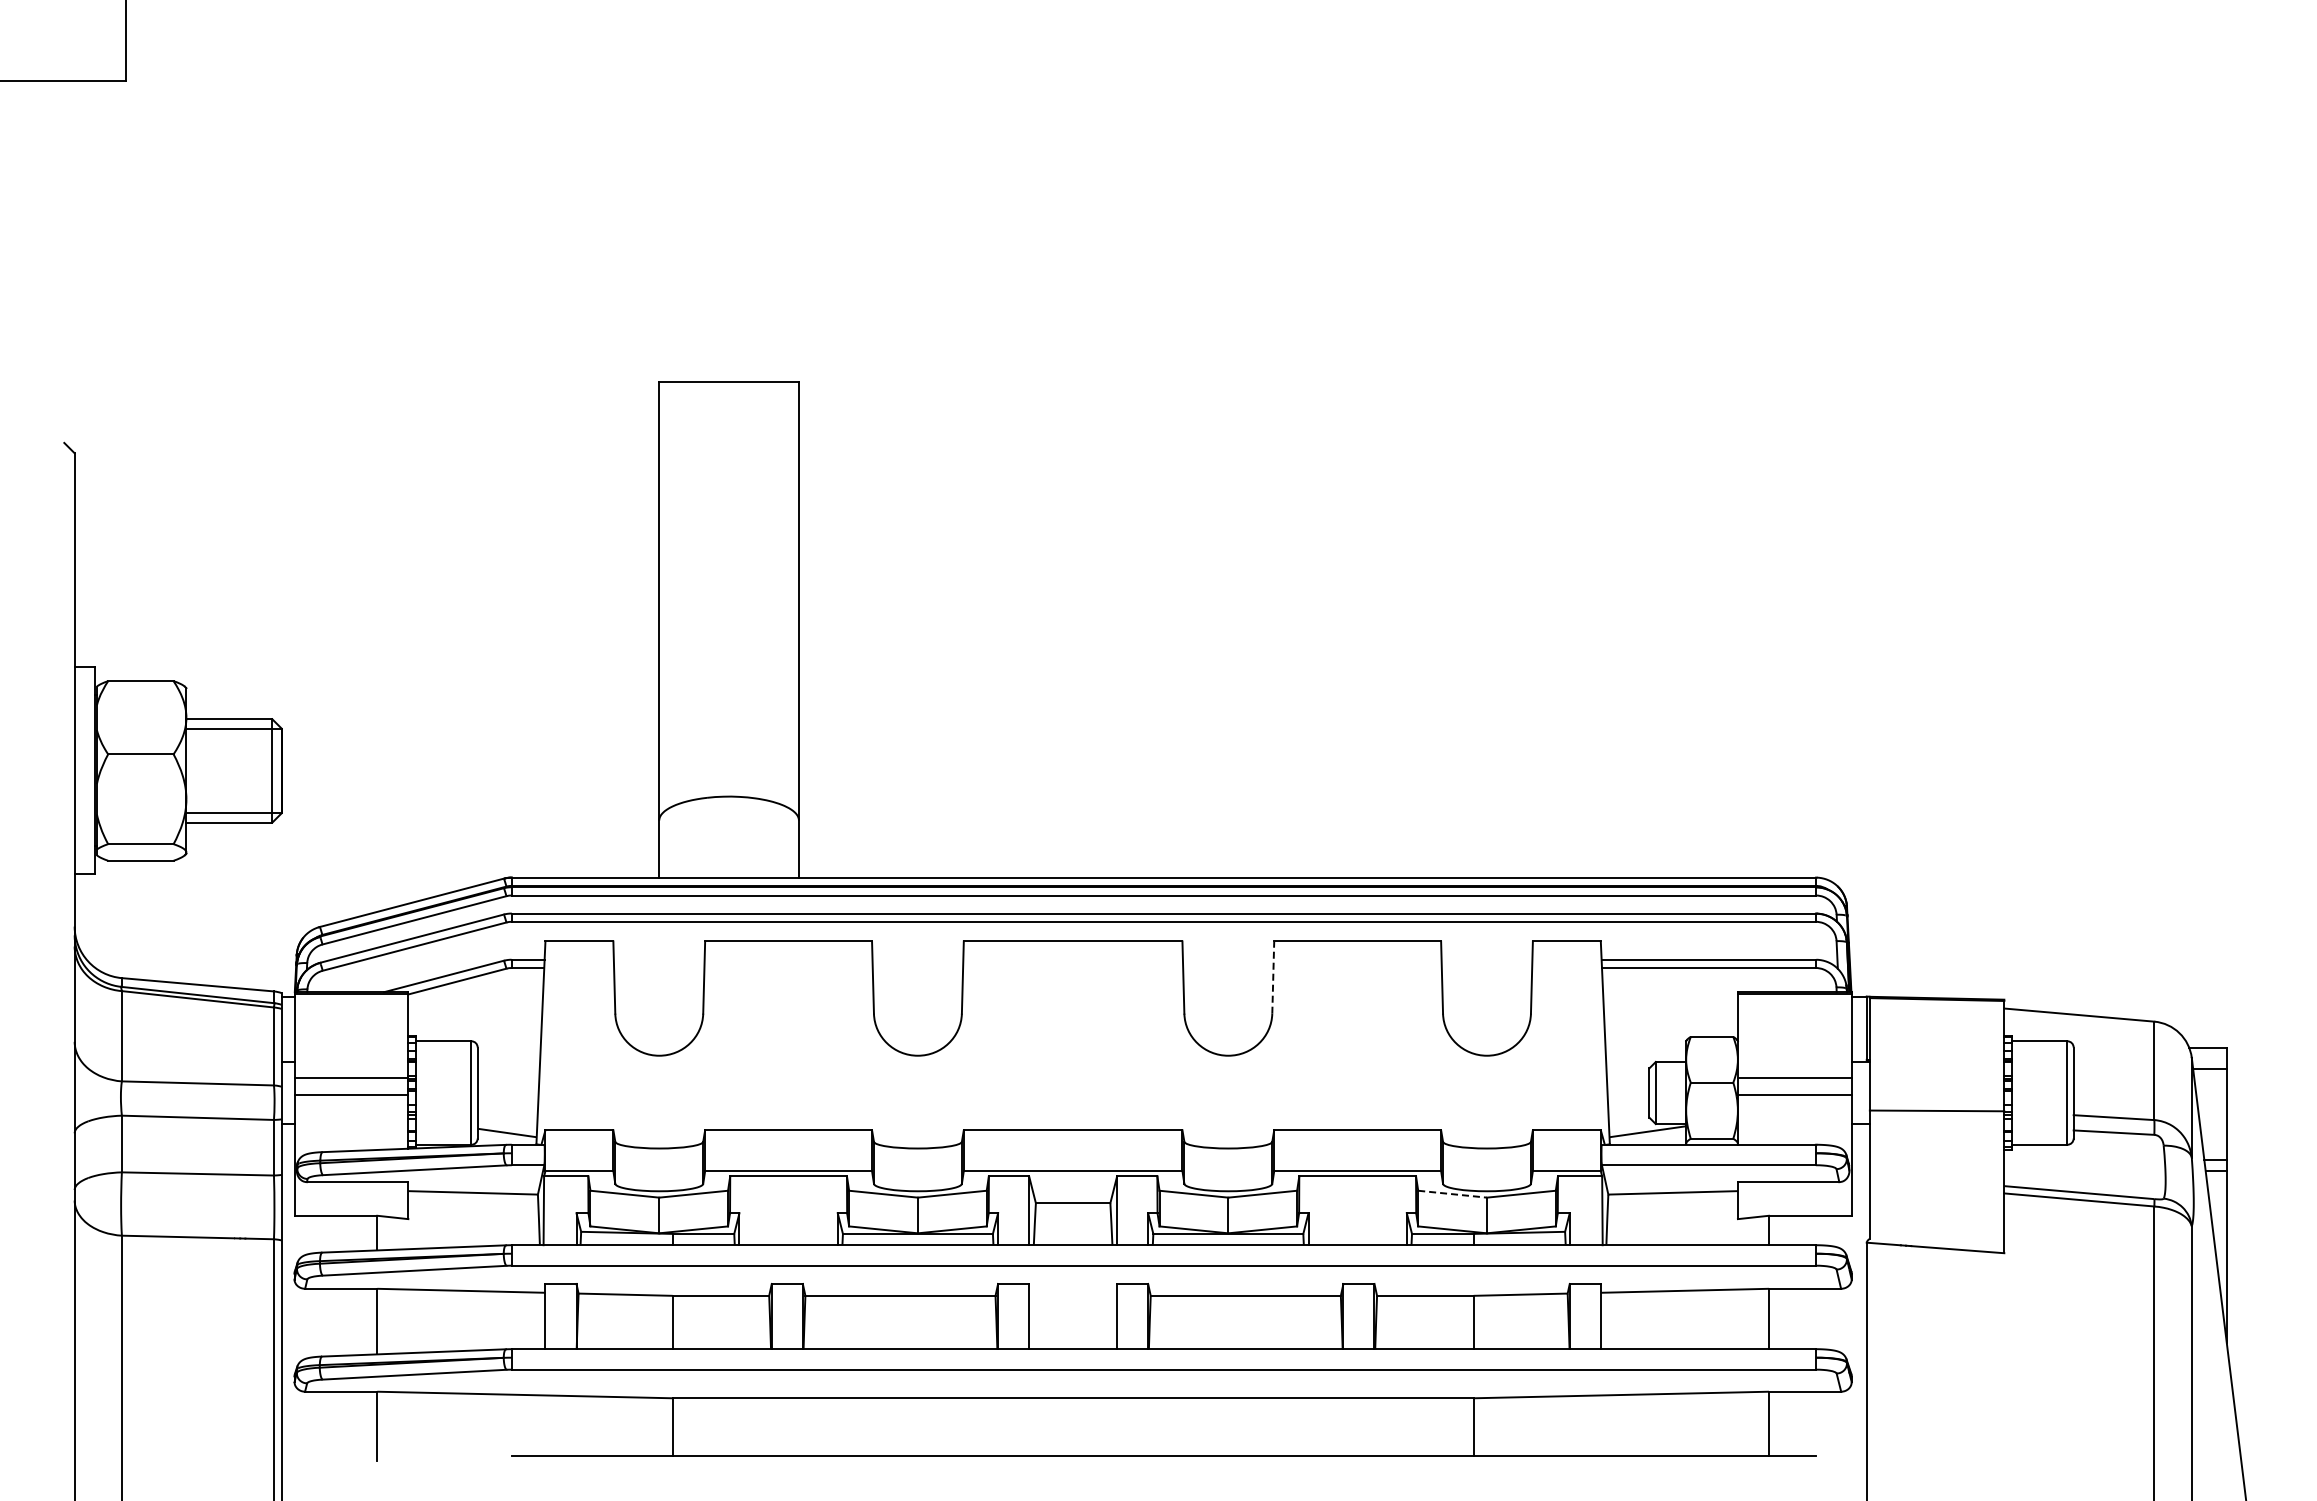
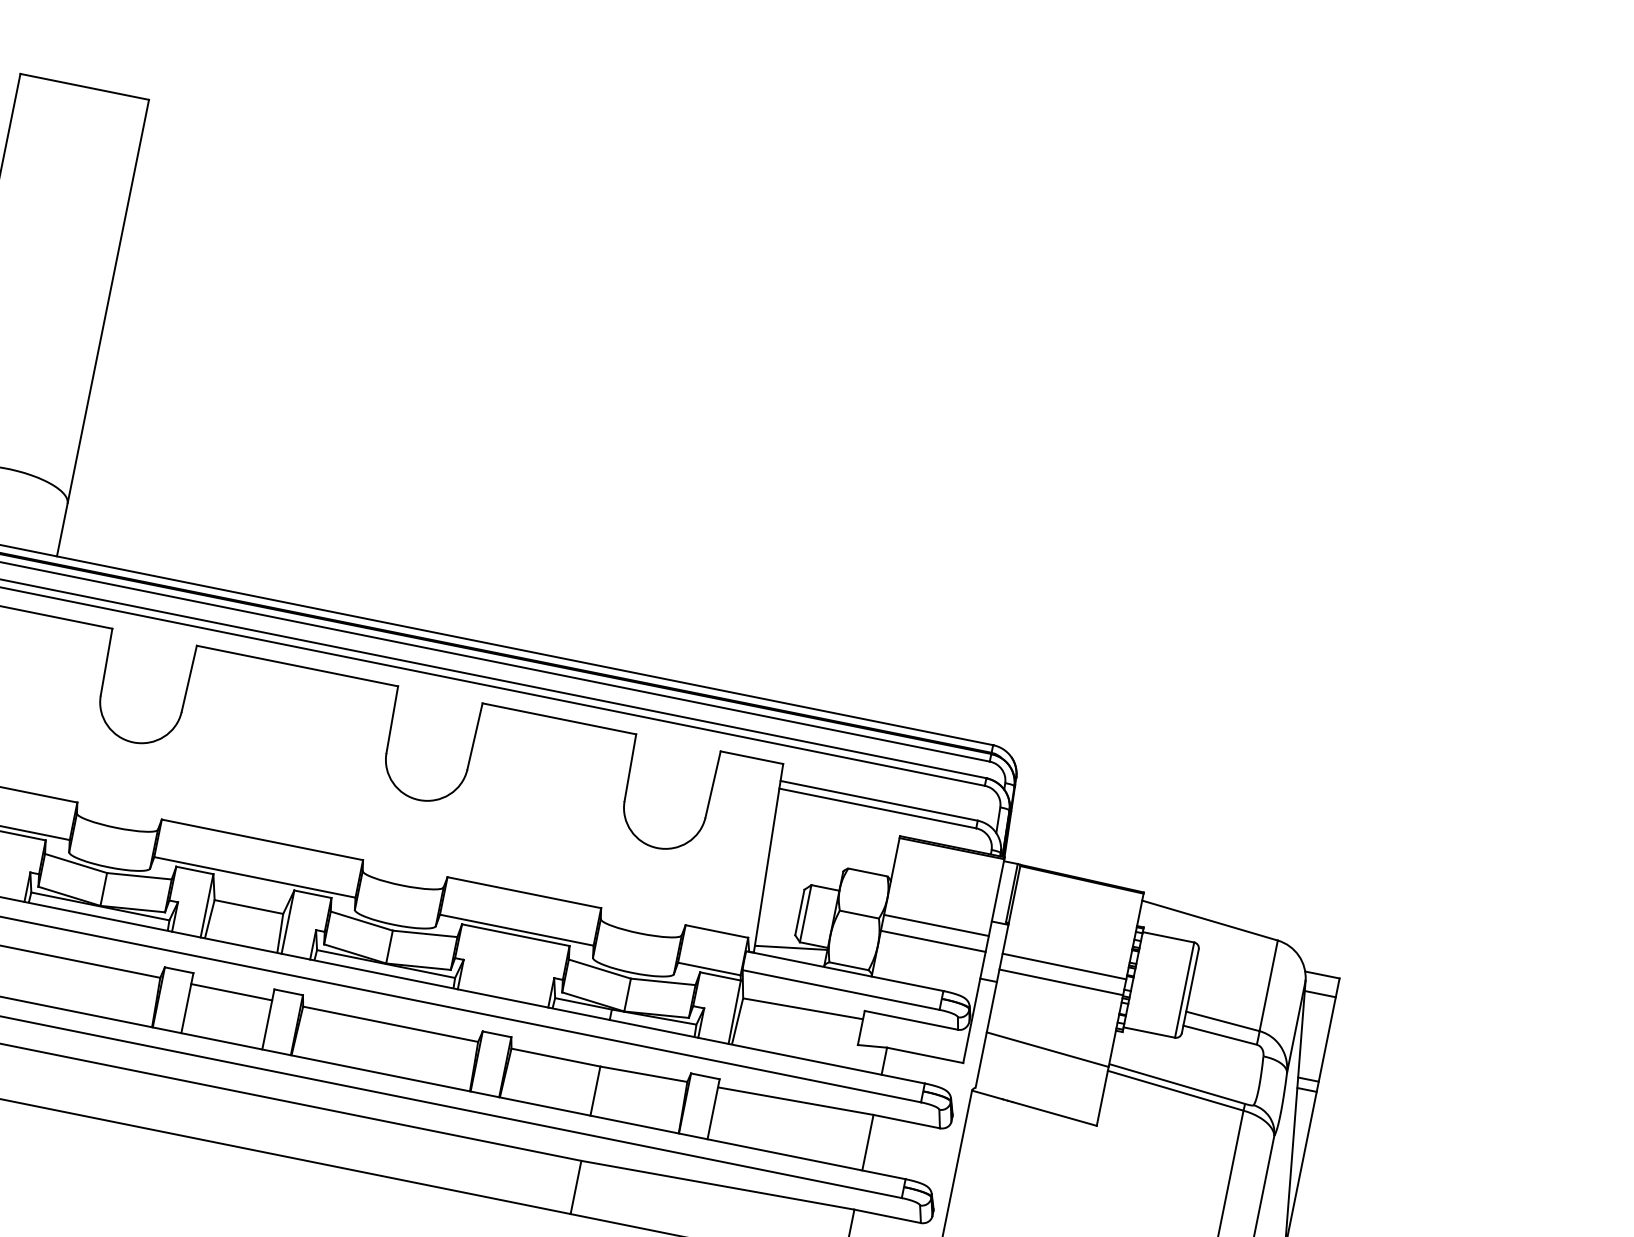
line: (1273, 977) -> (475, 736), dashed -> solid
line: (1936, 1093) -> (1063, 966), added
line: (1936, 1183) -> (1047, 1049), added
line: (1452, 1194) -> (599, 969), dashed -> solid
line: (1073, 1295) -> (232, 992), added

